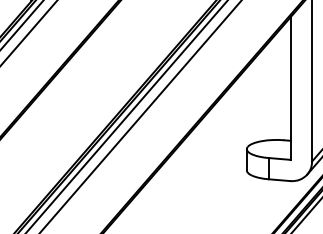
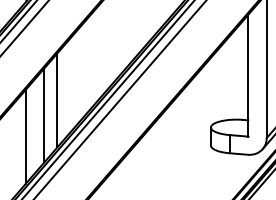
line: (67, 117) -> (57, 100), added
line: (52, 135) -> (44, 115), added
line: (29, 159) -> (25, 136), added

